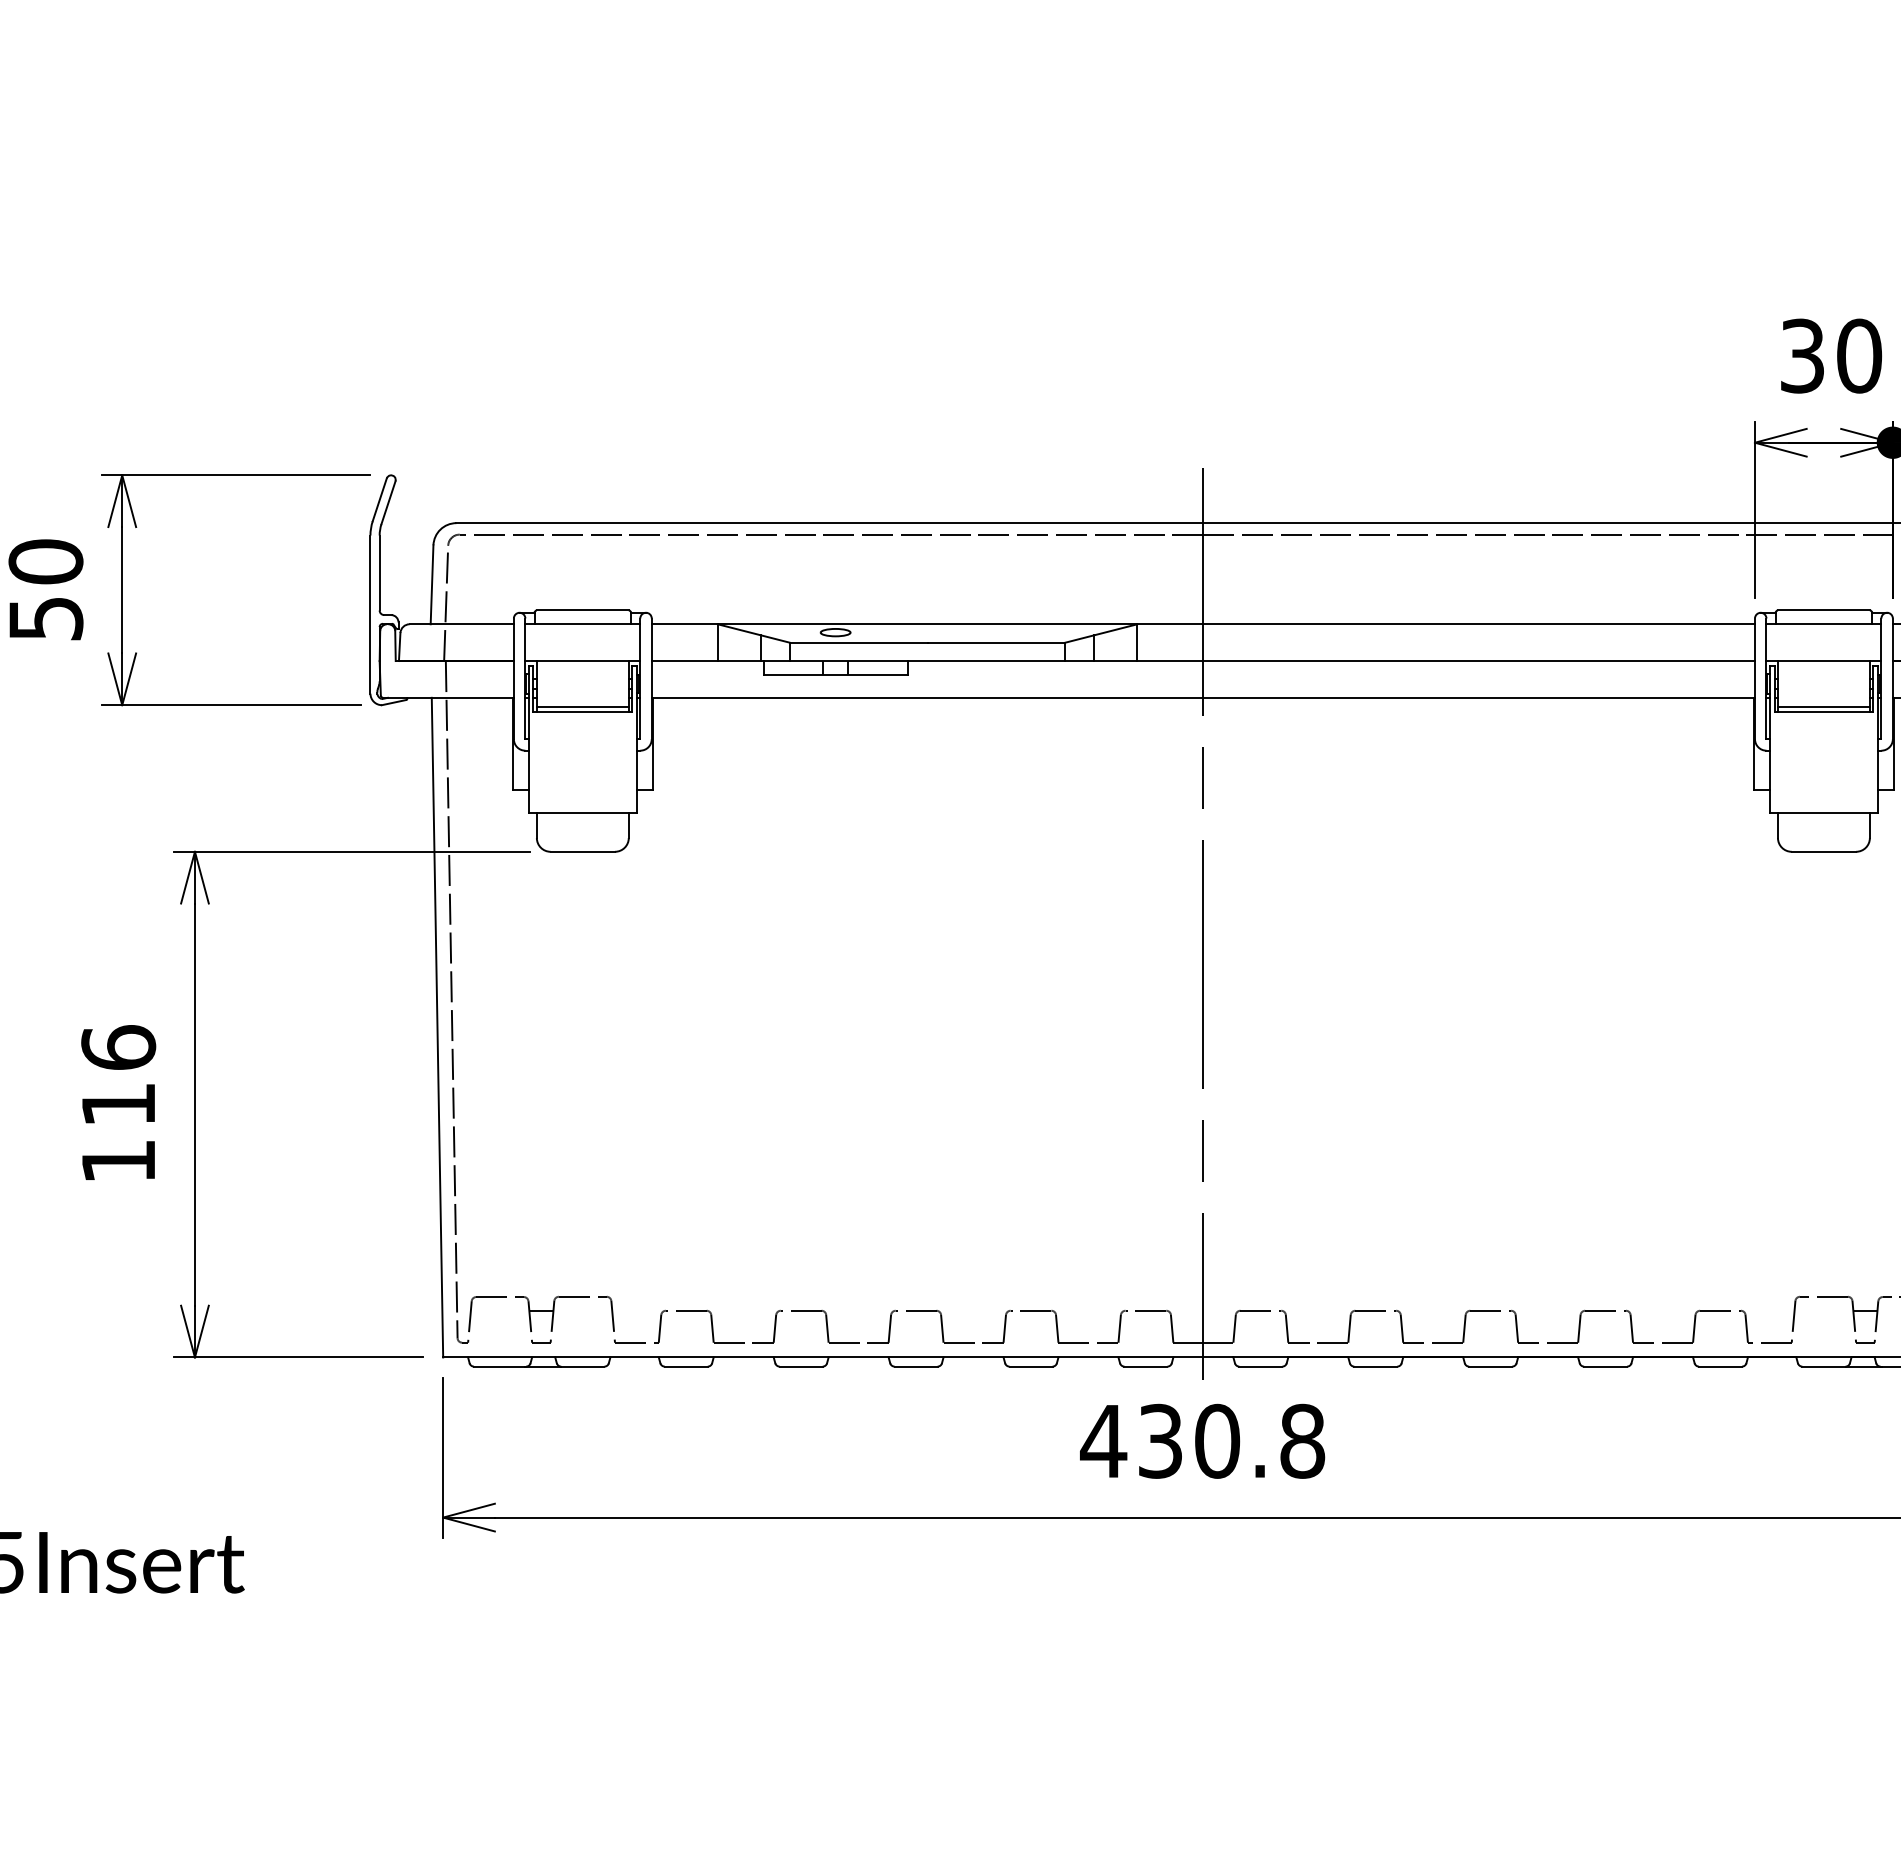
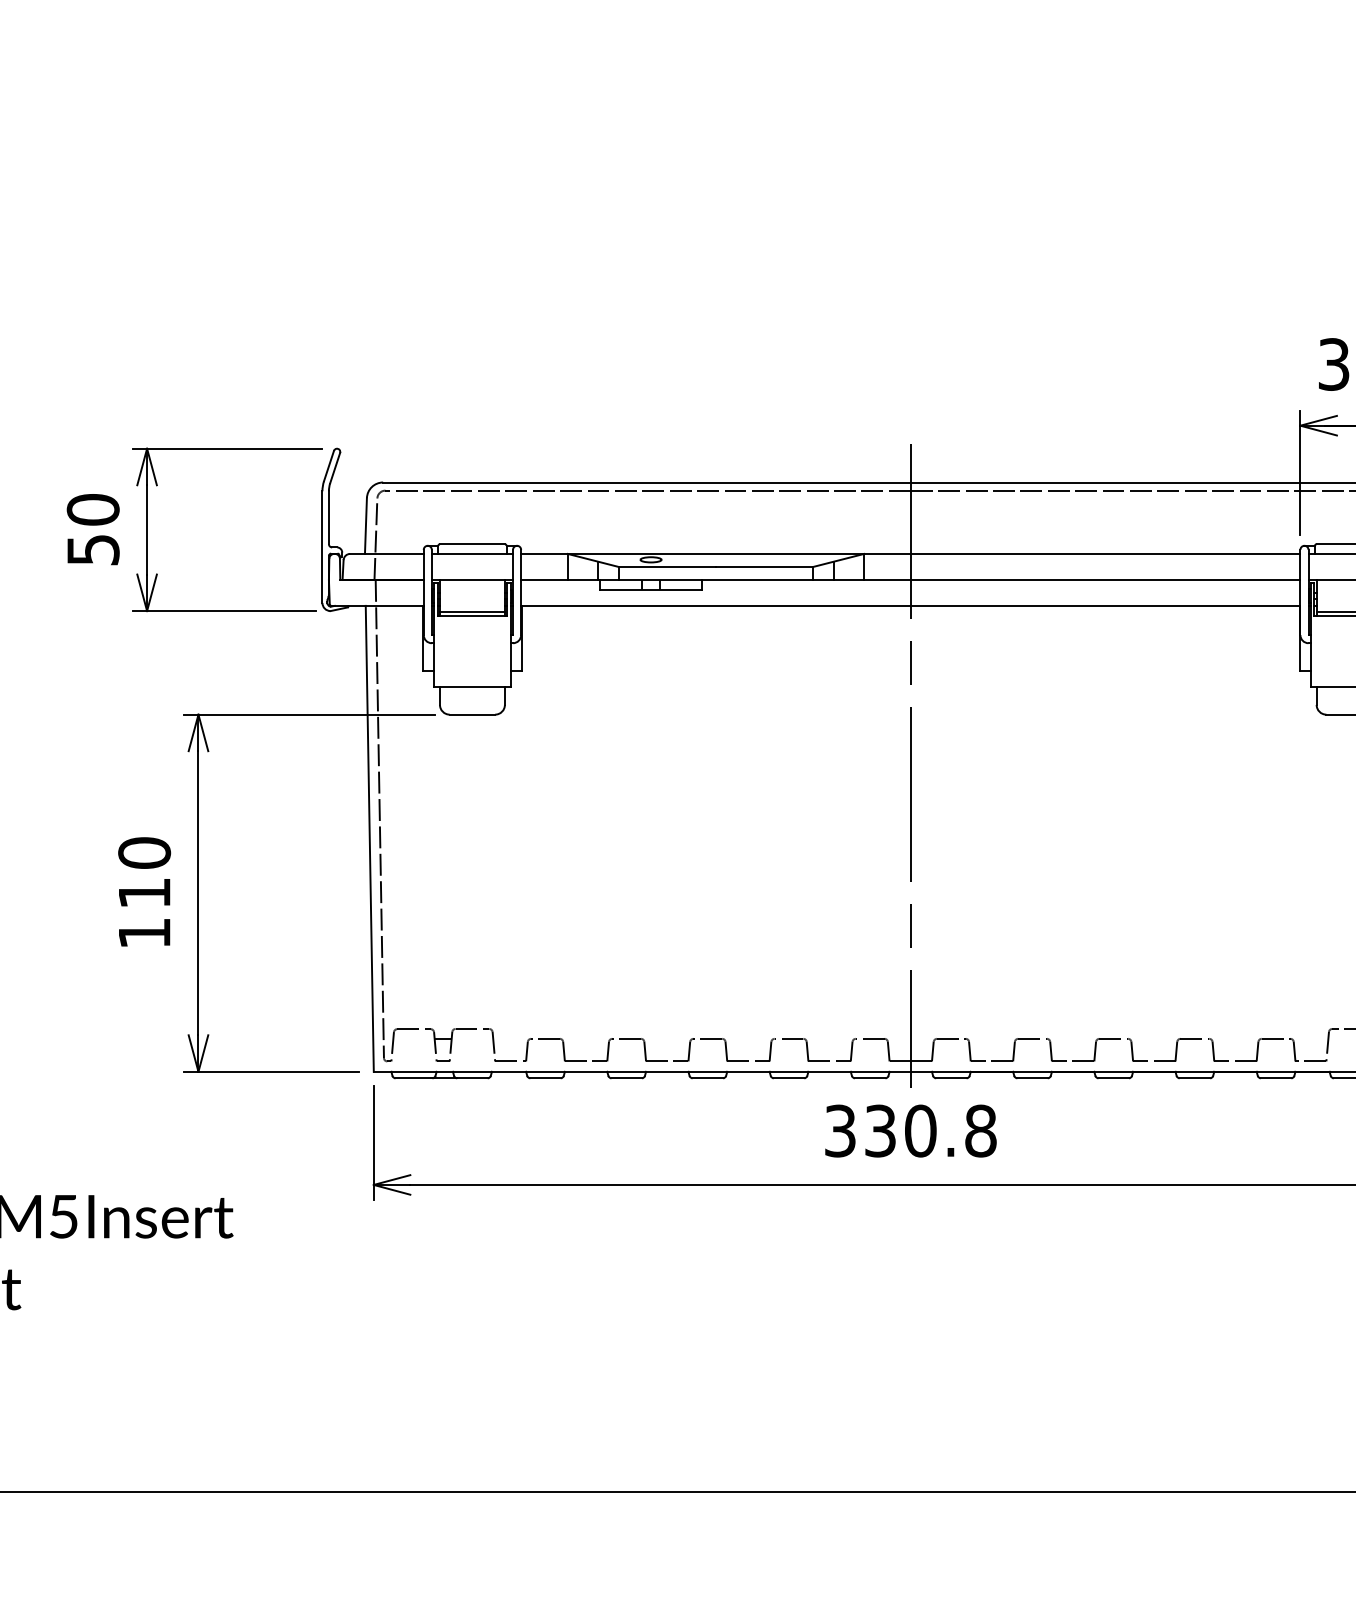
text: (118, 1046) -> (144, 852), 116 -> 110
text: (1103, 1440) -> (840, 1130), 430.8 -> 330.8

